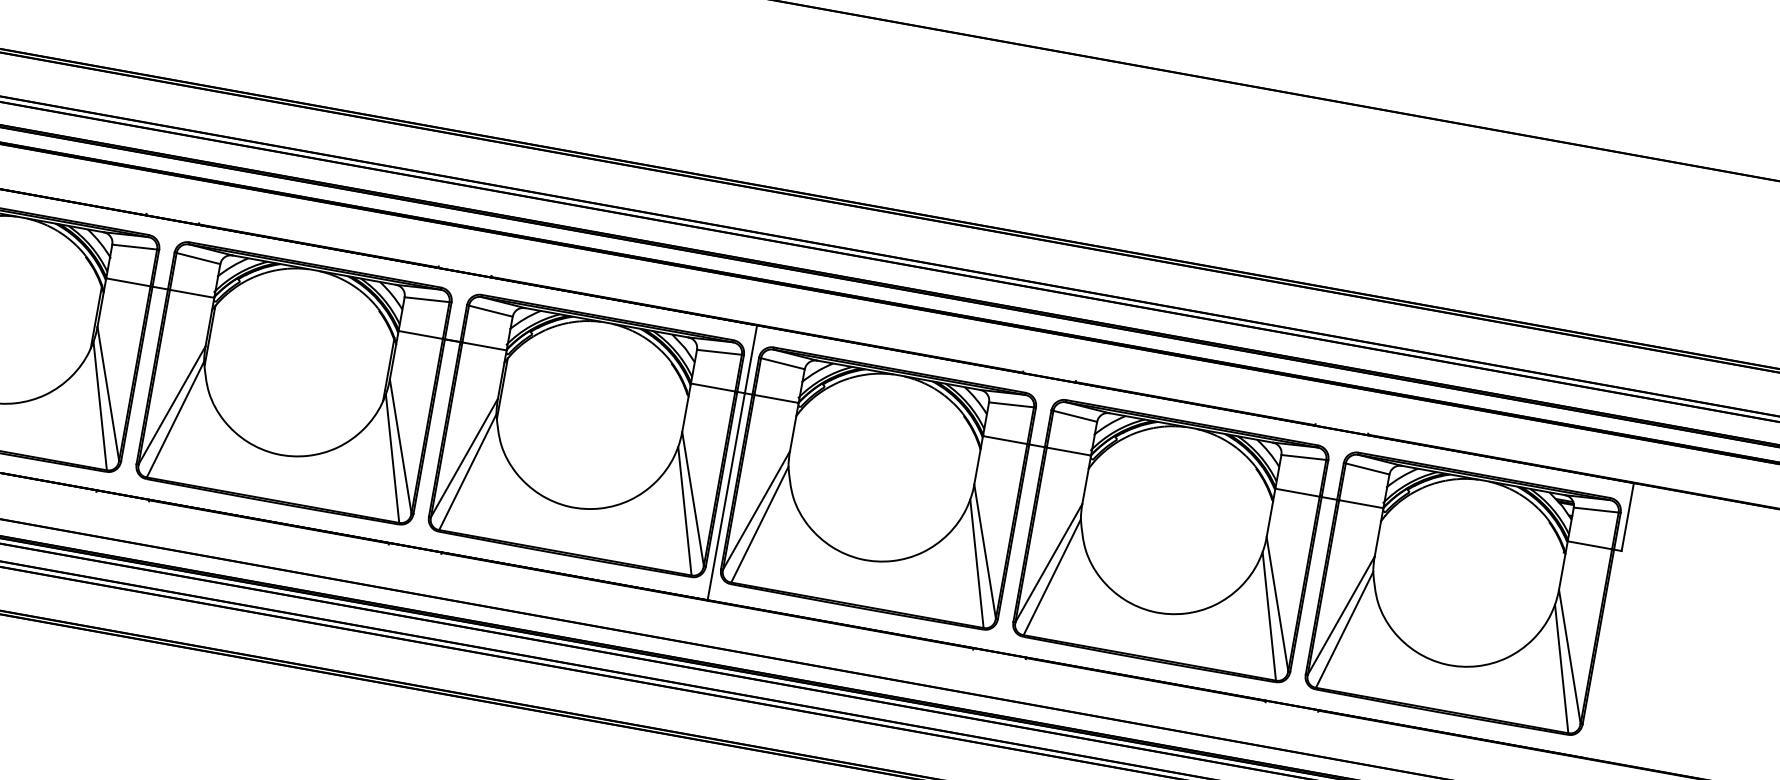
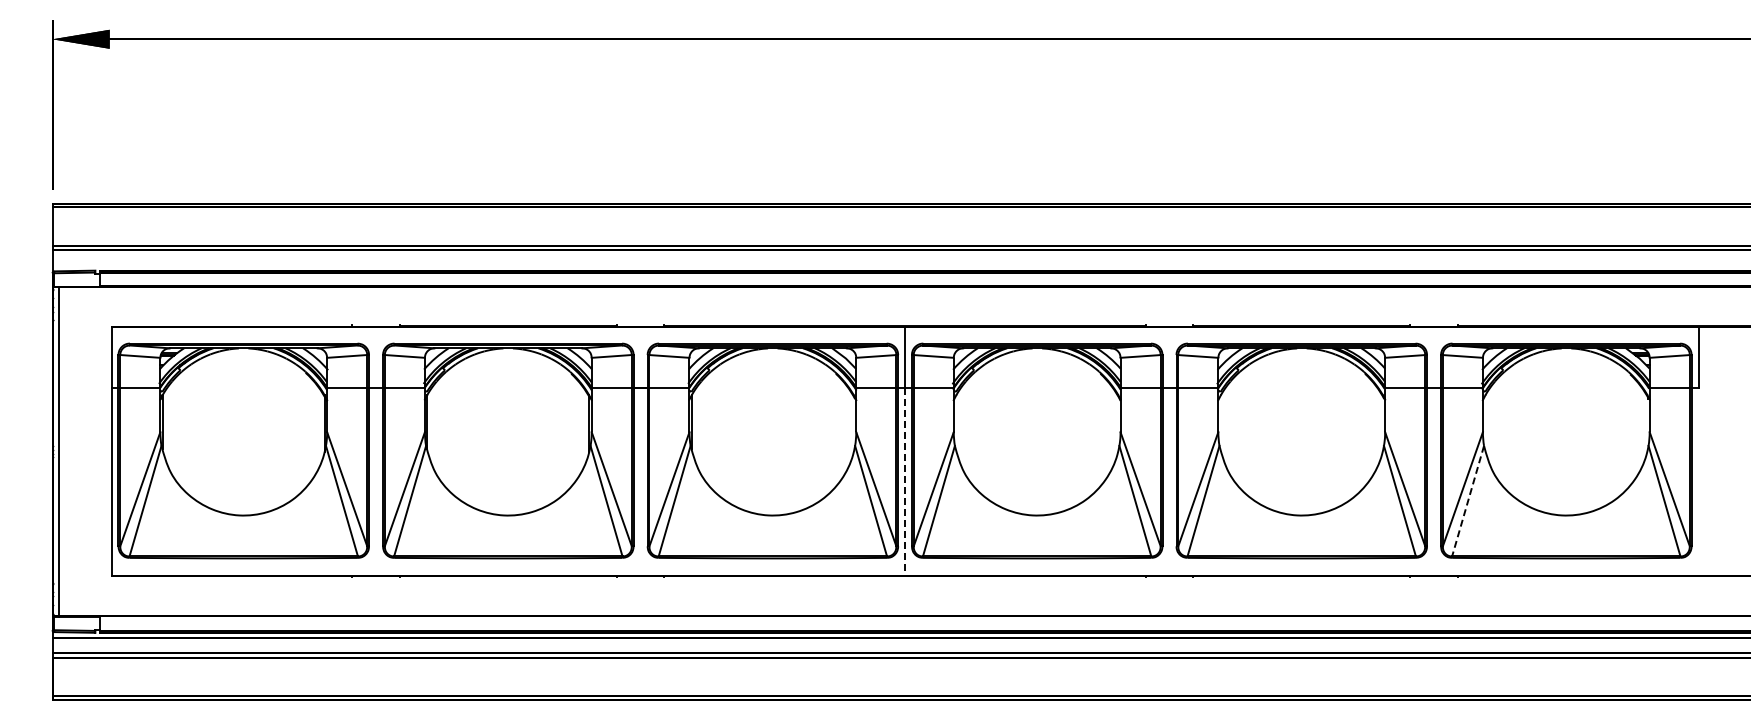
line: (726, 496) -> (905, 481), solid -> dashed
line: (1345, 630) -> (1468, 501), solid -> dashed

